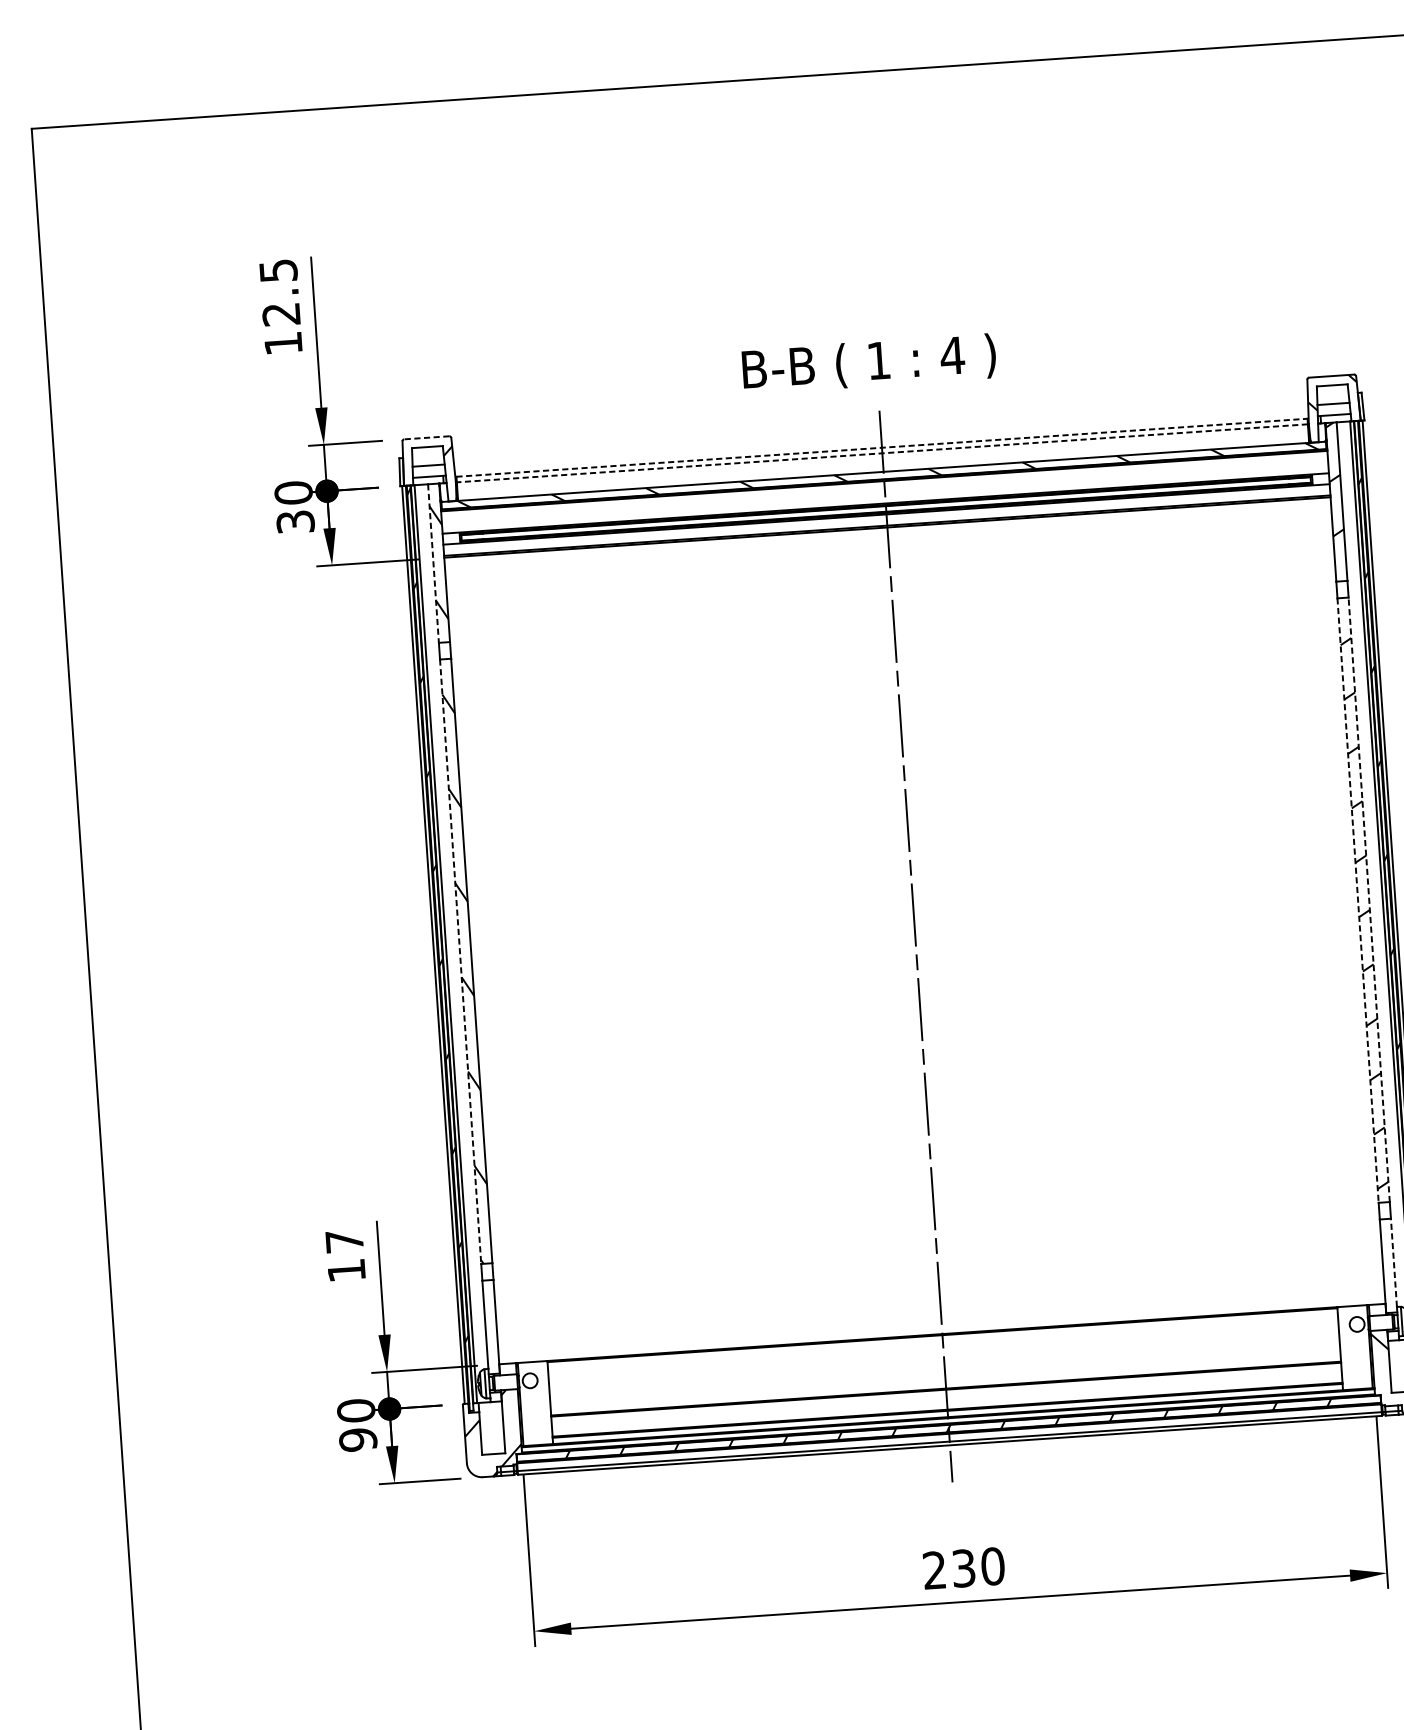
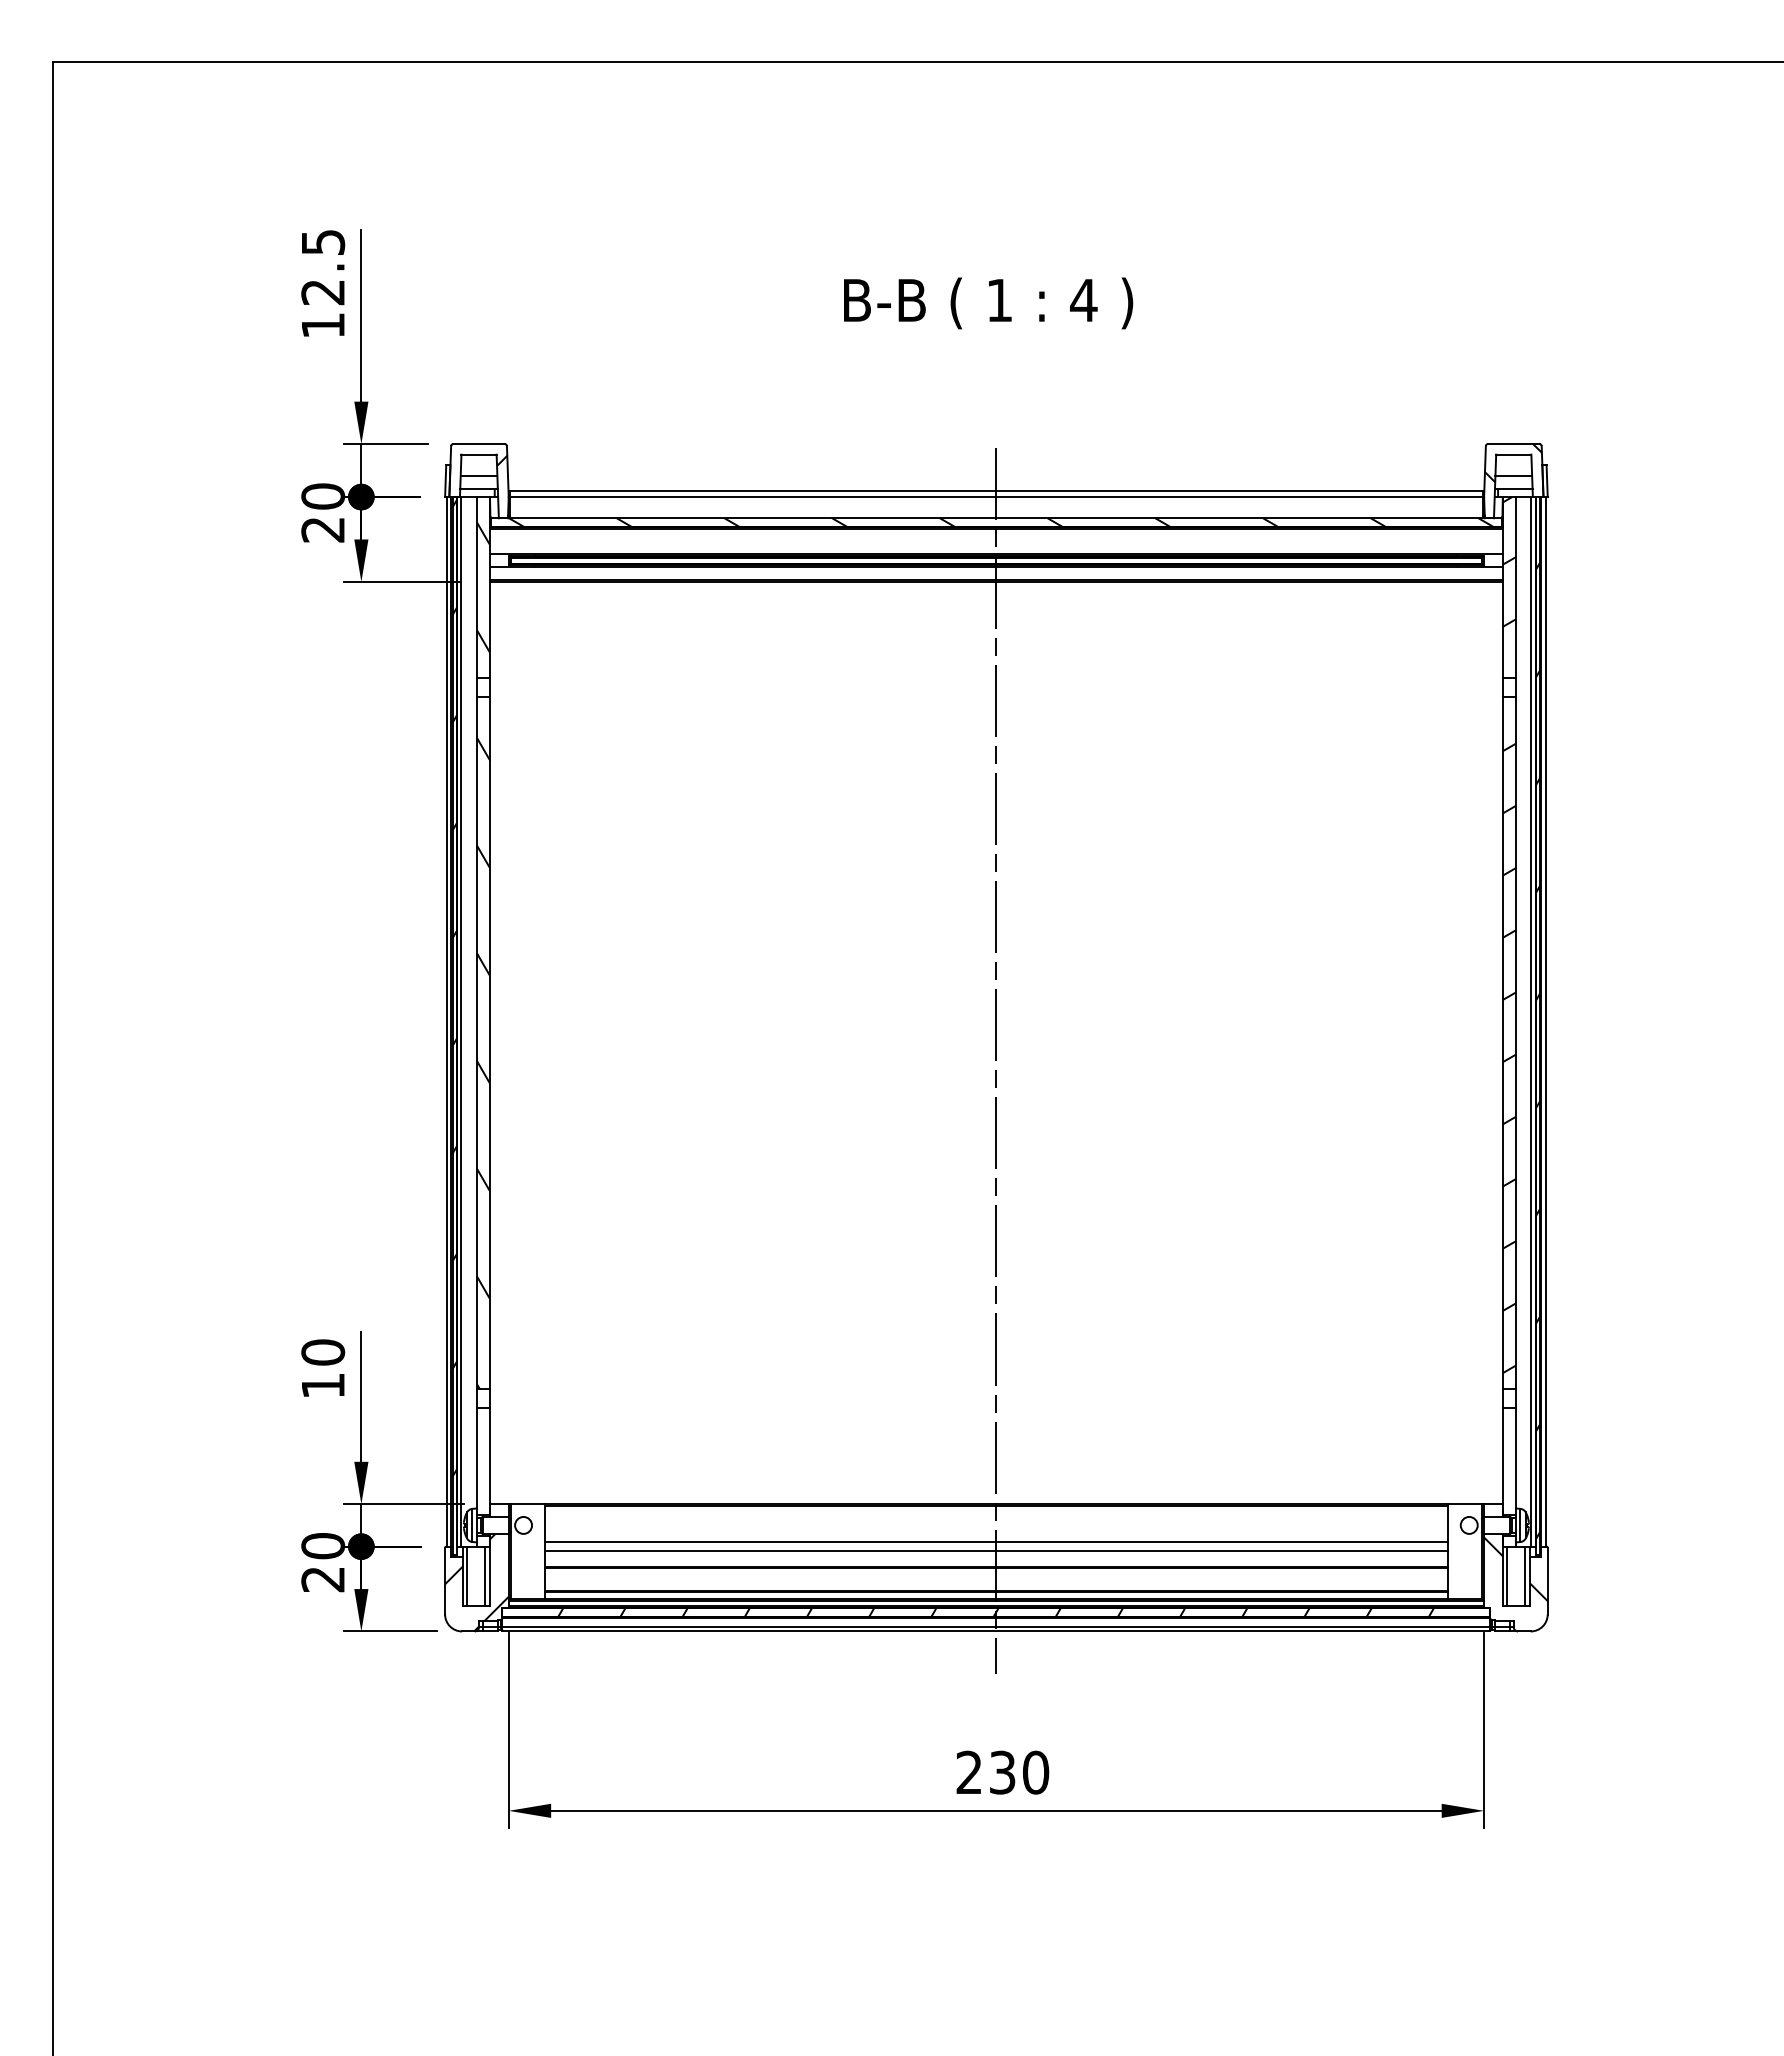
text: (869, 364) -> (988, 303), moved
line: (427, 438) -> (479, 444), dashed -> solid
line: (882, 447) -> (996, 490), dashed -> solid
line: (882, 453) -> (996, 497), dashed -> solid
text: (295, 521) -> (323, 529), 30 -> 20
line: (433, 563) -> (476, 587), dashed -> solid
line: (1358, 900) -> (1503, 1043), dashed -> solid
line: (1368, 900) -> (1515, 1043), dashed -> solid
line: (460, 962) -> (476, 1043), dashed -> solid
text: (344, 1241) -> (323, 1352), 17 -> 10
line: (1393, 1262) -> (1515, 1457), dashed -> solid
line: (1393, 1366) -> (1507, 1576), added
line: (944, 1367) -> (996, 1542), added
line: (945, 1374) -> (996, 1550), added
line: (499, 1427) -> (485, 1576), added
line: (484, 1428) -> (467, 1576), added
text: (358, 1440) -> (323, 1579), 90 -> 20

